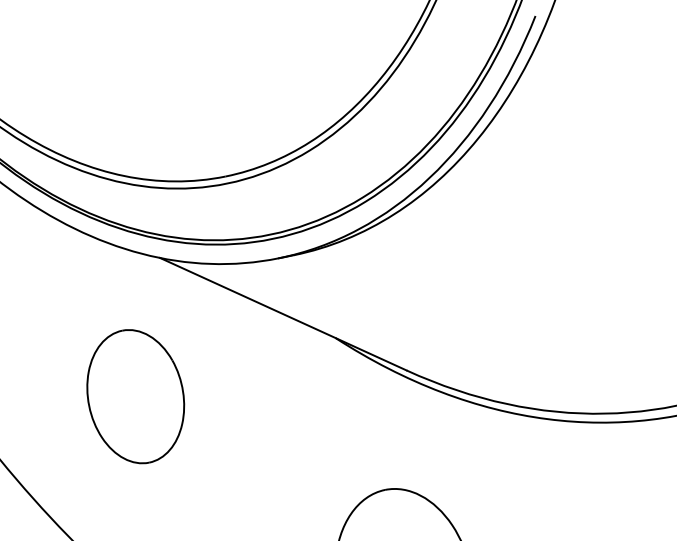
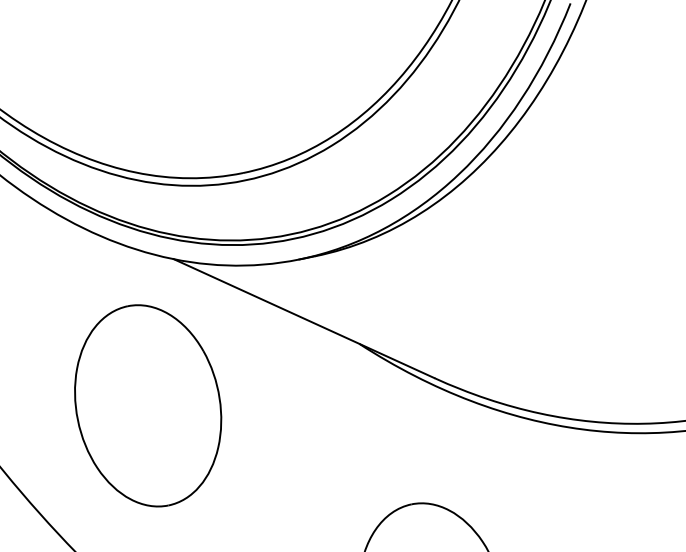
part: (135, 396) -> (147, 405), size x1.43

